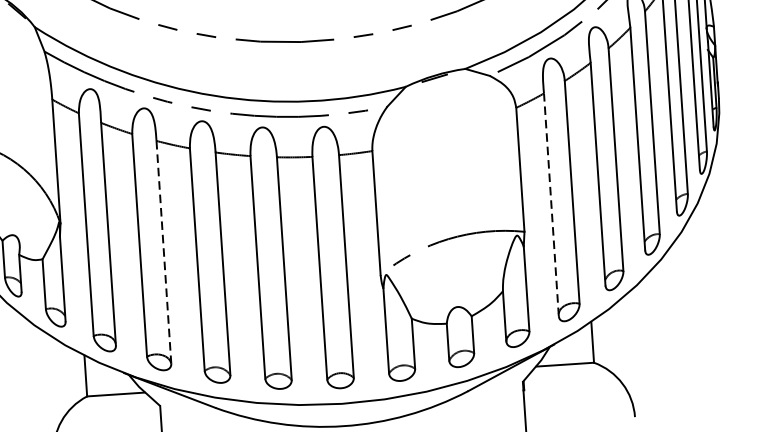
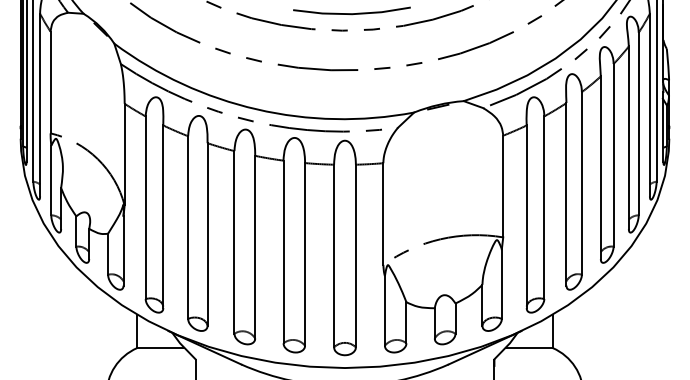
line: (551, 204) -> (526, 216), dashed -> solid
line: (163, 253) -> (207, 235), dashed -> solid

